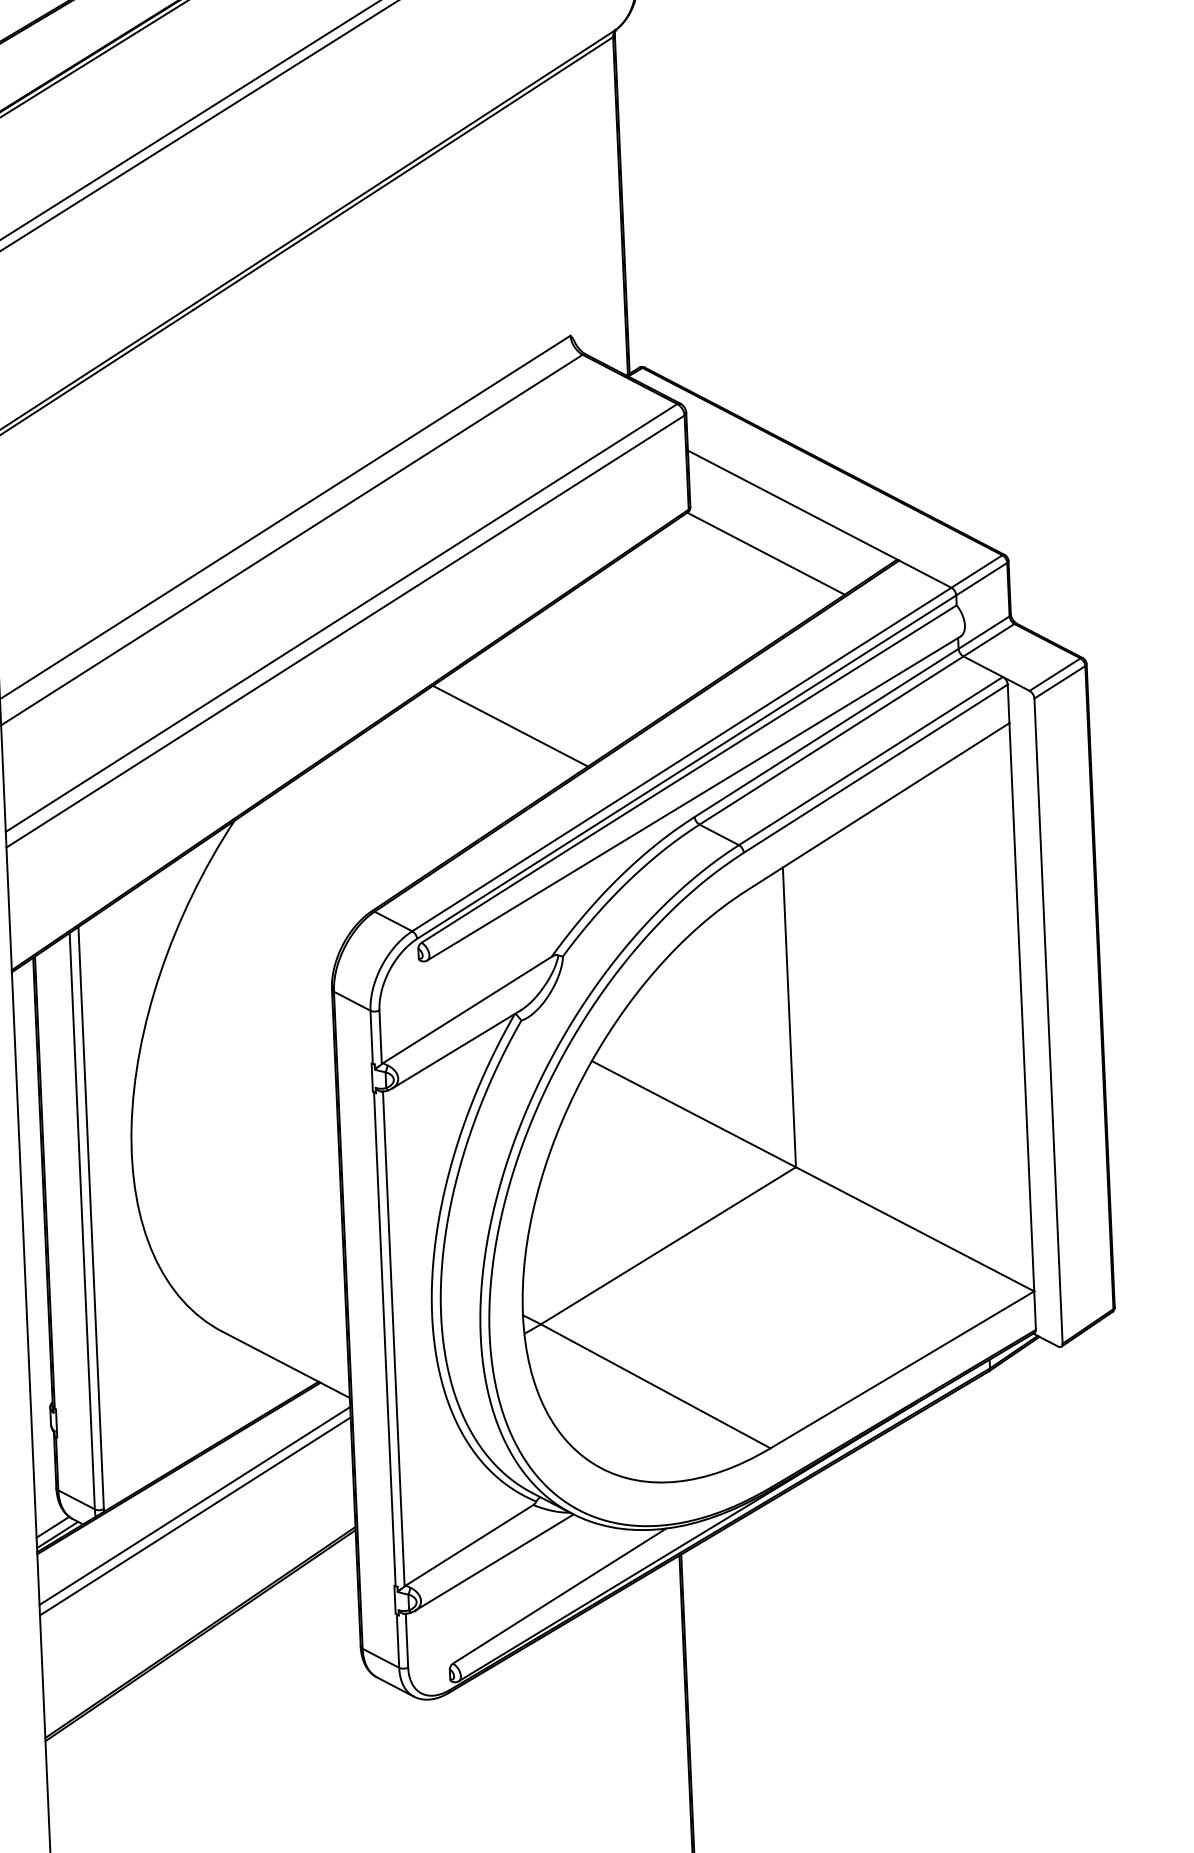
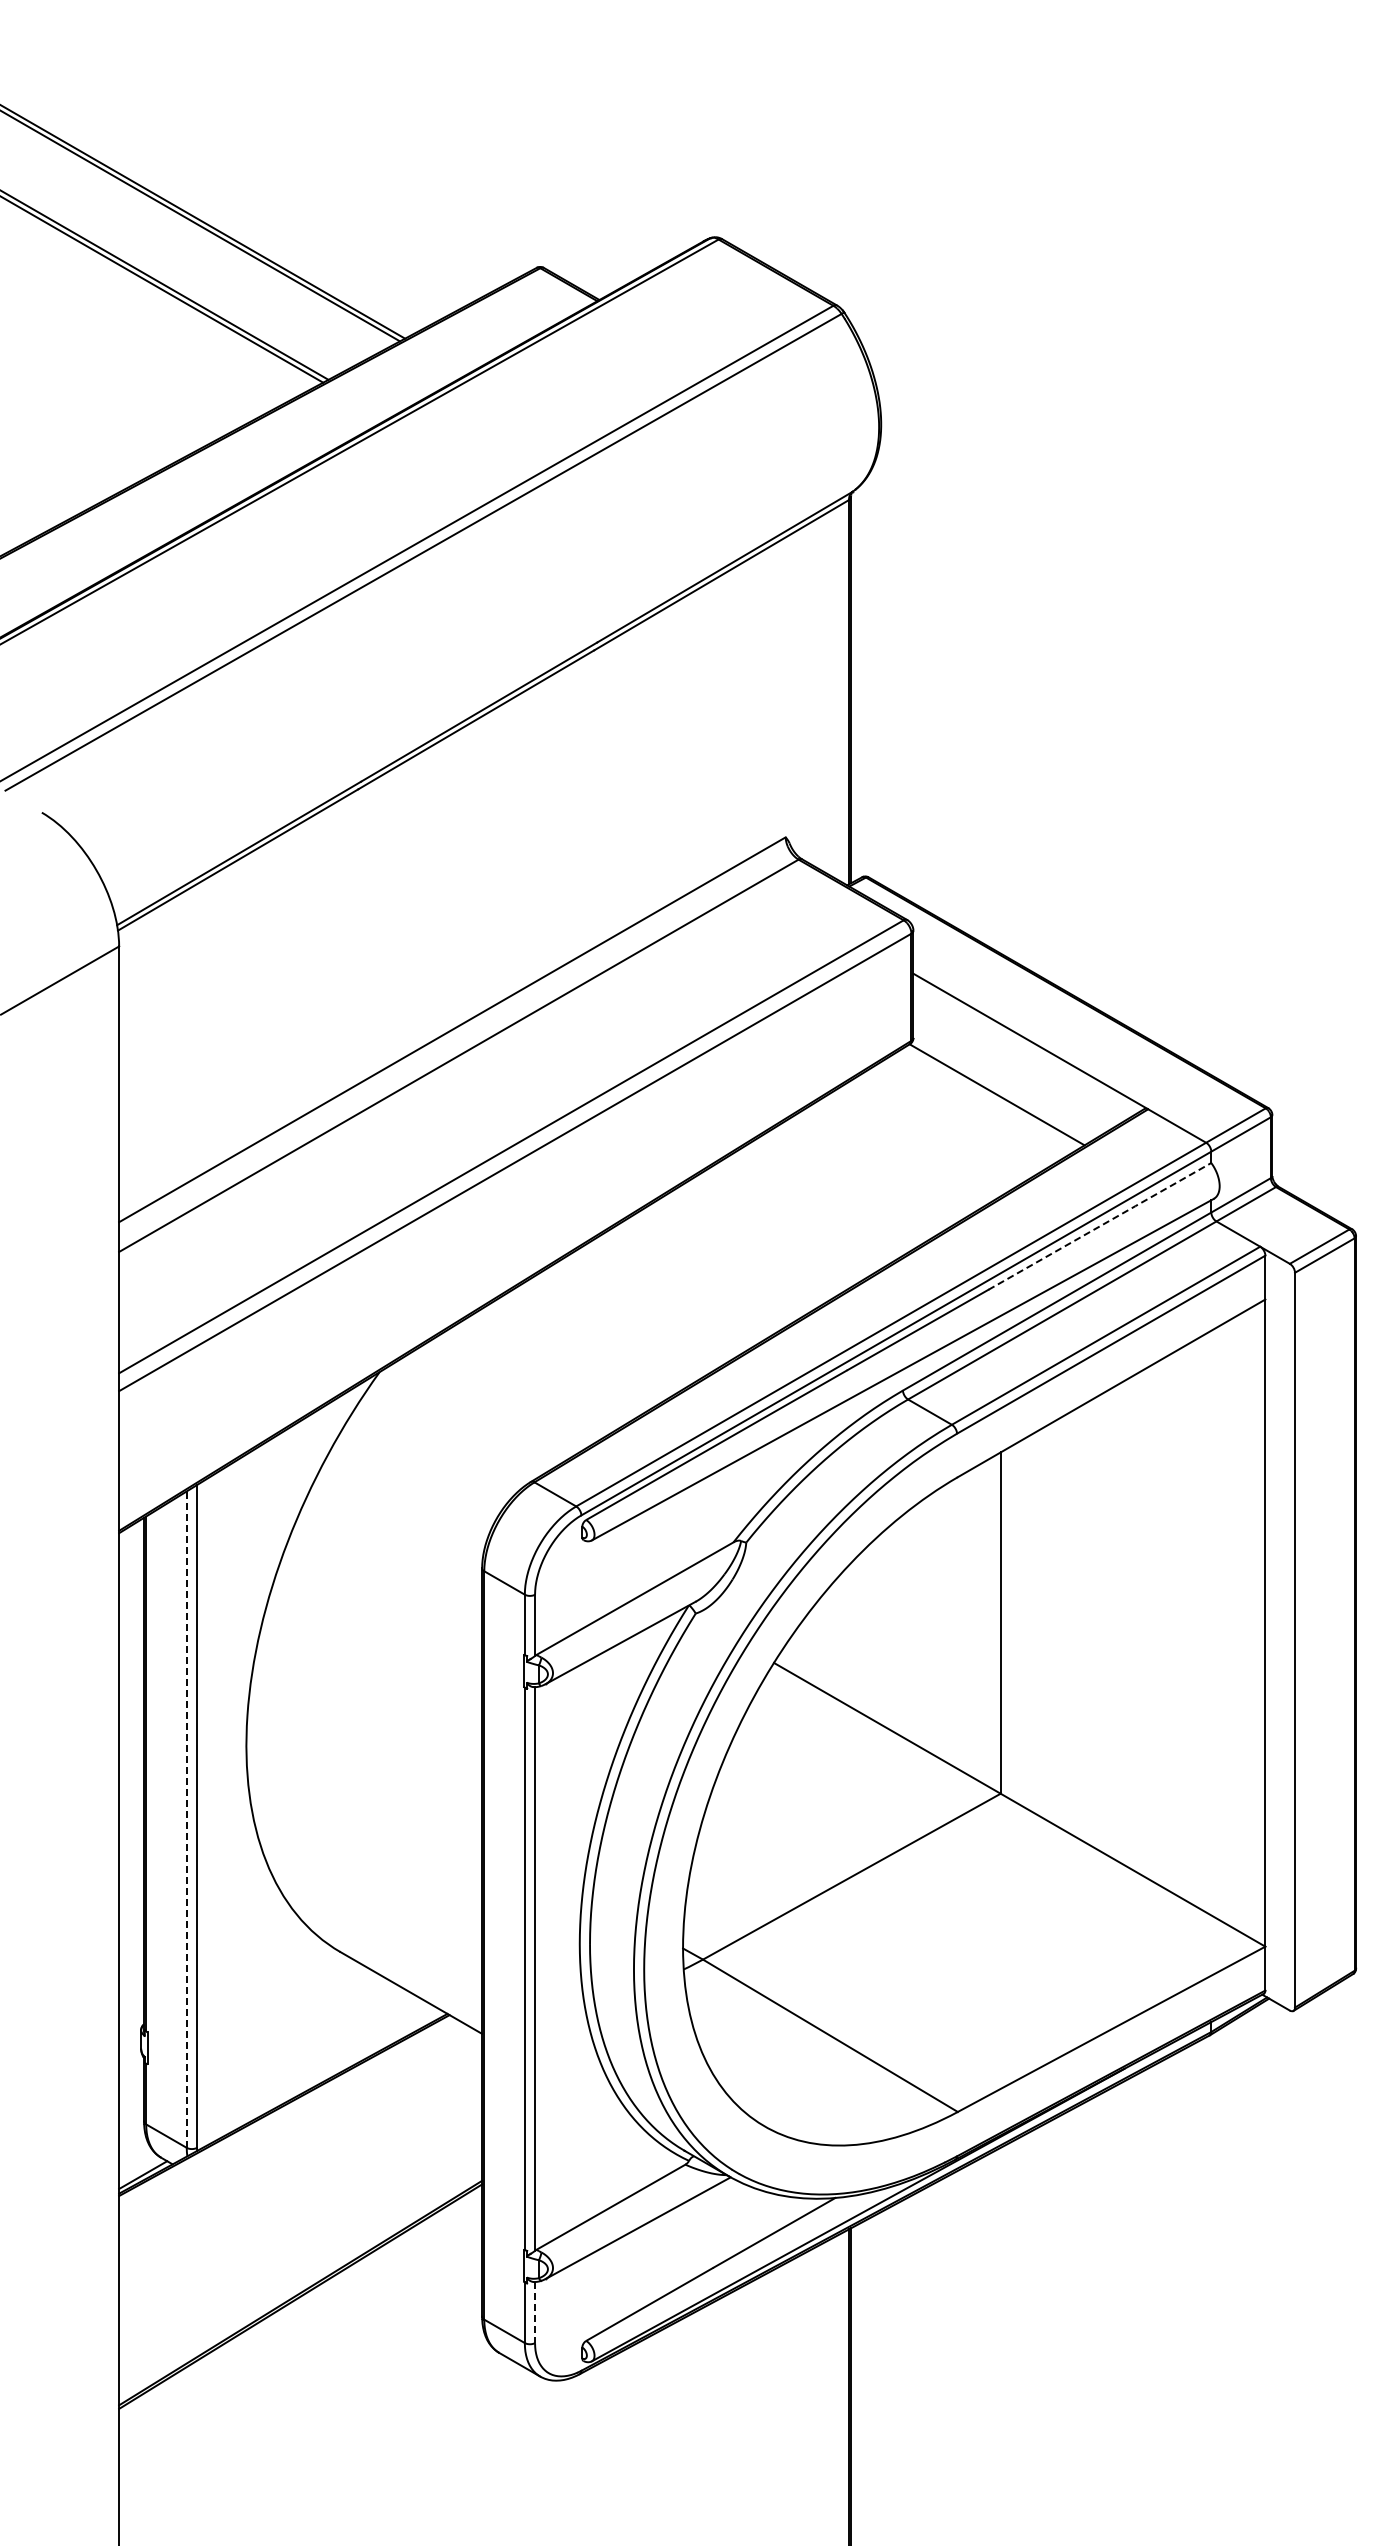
line: (861, 664) -> (1100, 1225), solid -> dashed
line: (509, 725) -> (697, 1277), removed
line: (82, 1221) -> (186, 1819), solid -> dashed
line: (194, 1505) -> (300, 2148), removed
line: (195, 1516) -> (300, 2160), removed
line: (53, 1527) -> (138, 2166), removed
line: (407, 1640) -> (535, 2312), solid -> dashed

